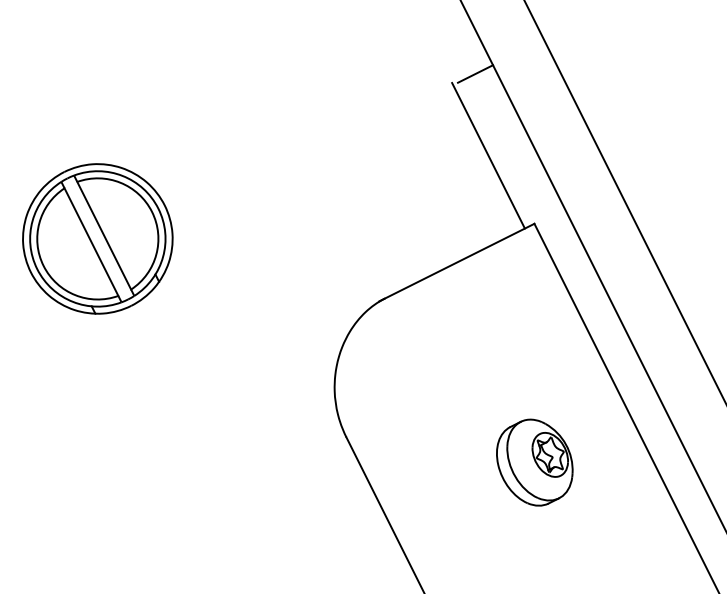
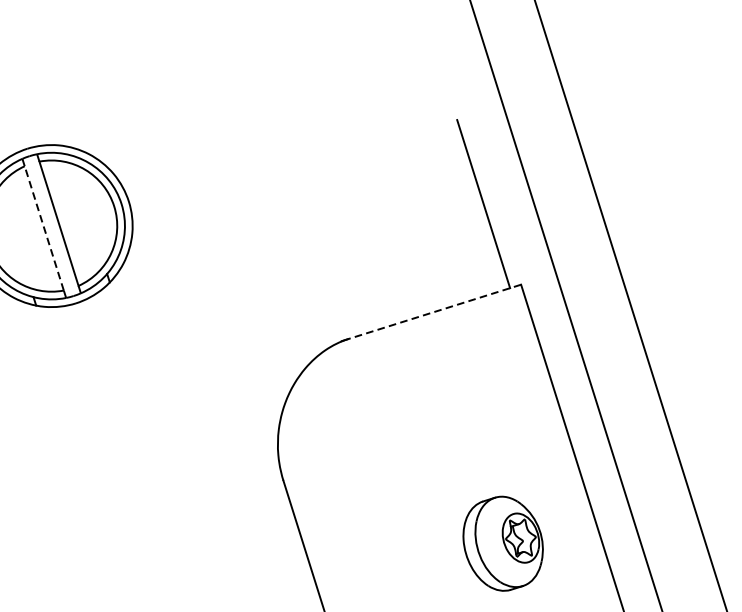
line: (475, 73) -> (483, 113), removed
line: (91, 241) -> (44, 227), solid -> dashed
line: (459, 261) -> (434, 312), solid -> dashed
part: (534, 462) -> (502, 543), moved

